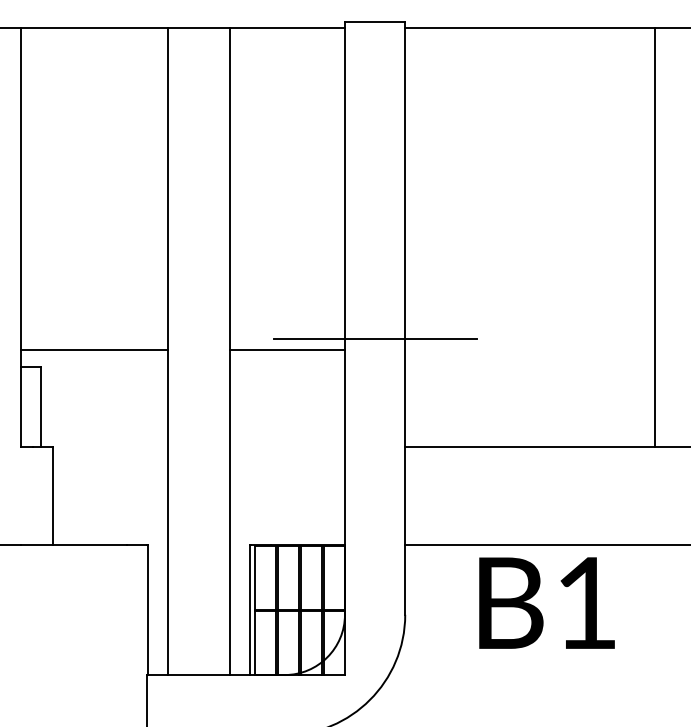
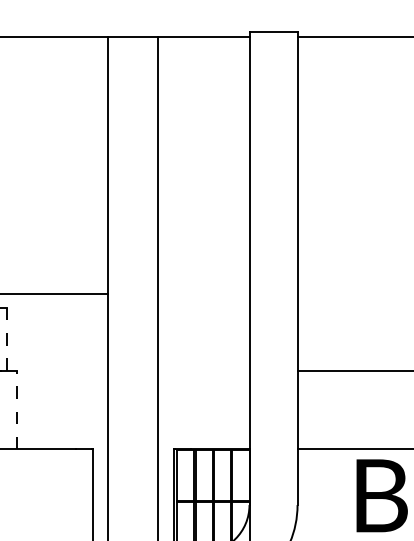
line: (374, 338) -> (273, 284), removed
line: (287, 350) -> (203, 294), removed
line: (40, 407) -> (6, 339), solid -> dashed
line: (53, 495) -> (17, 409), solid -> dashed

